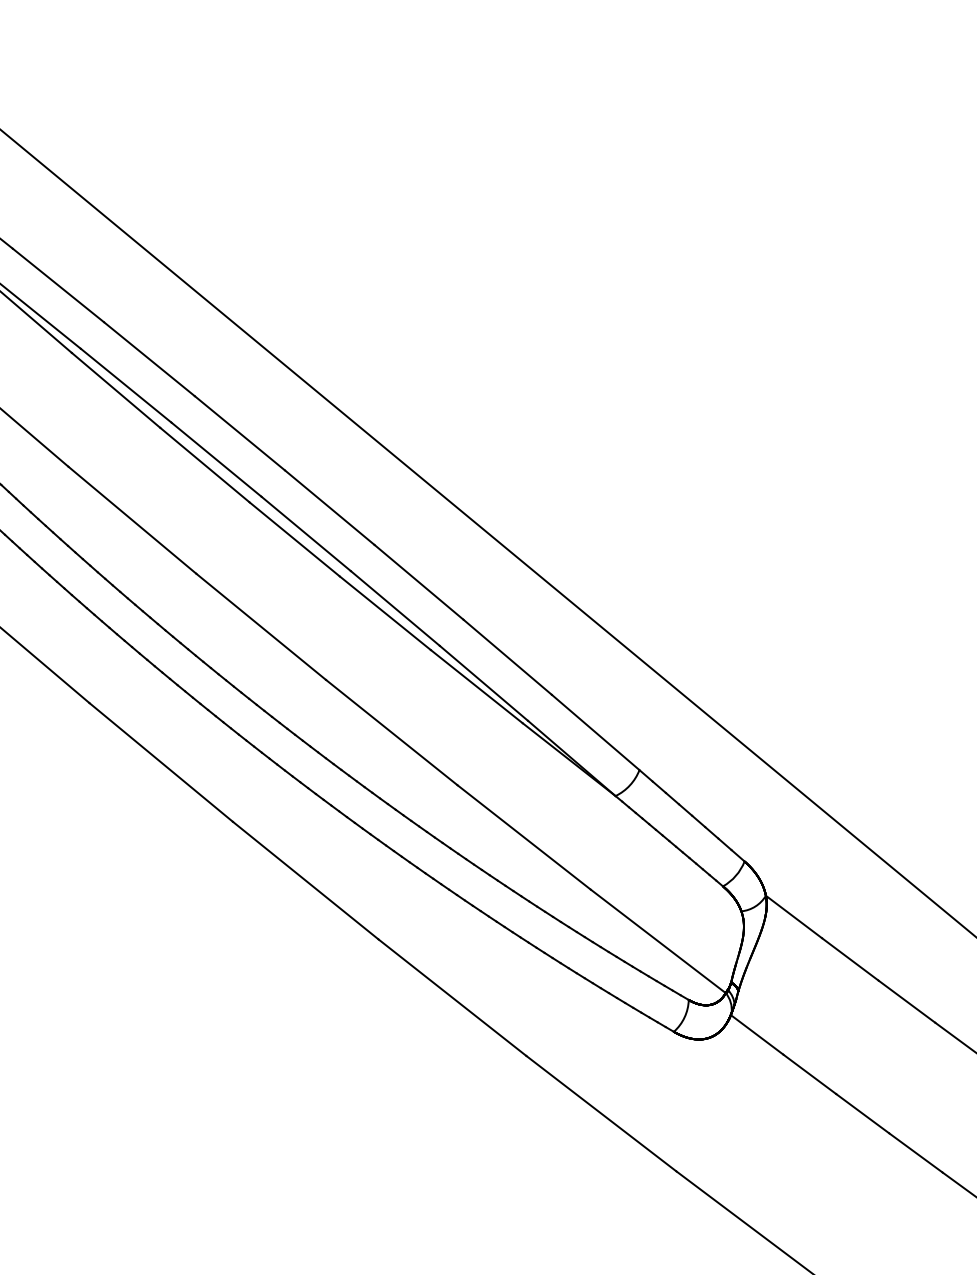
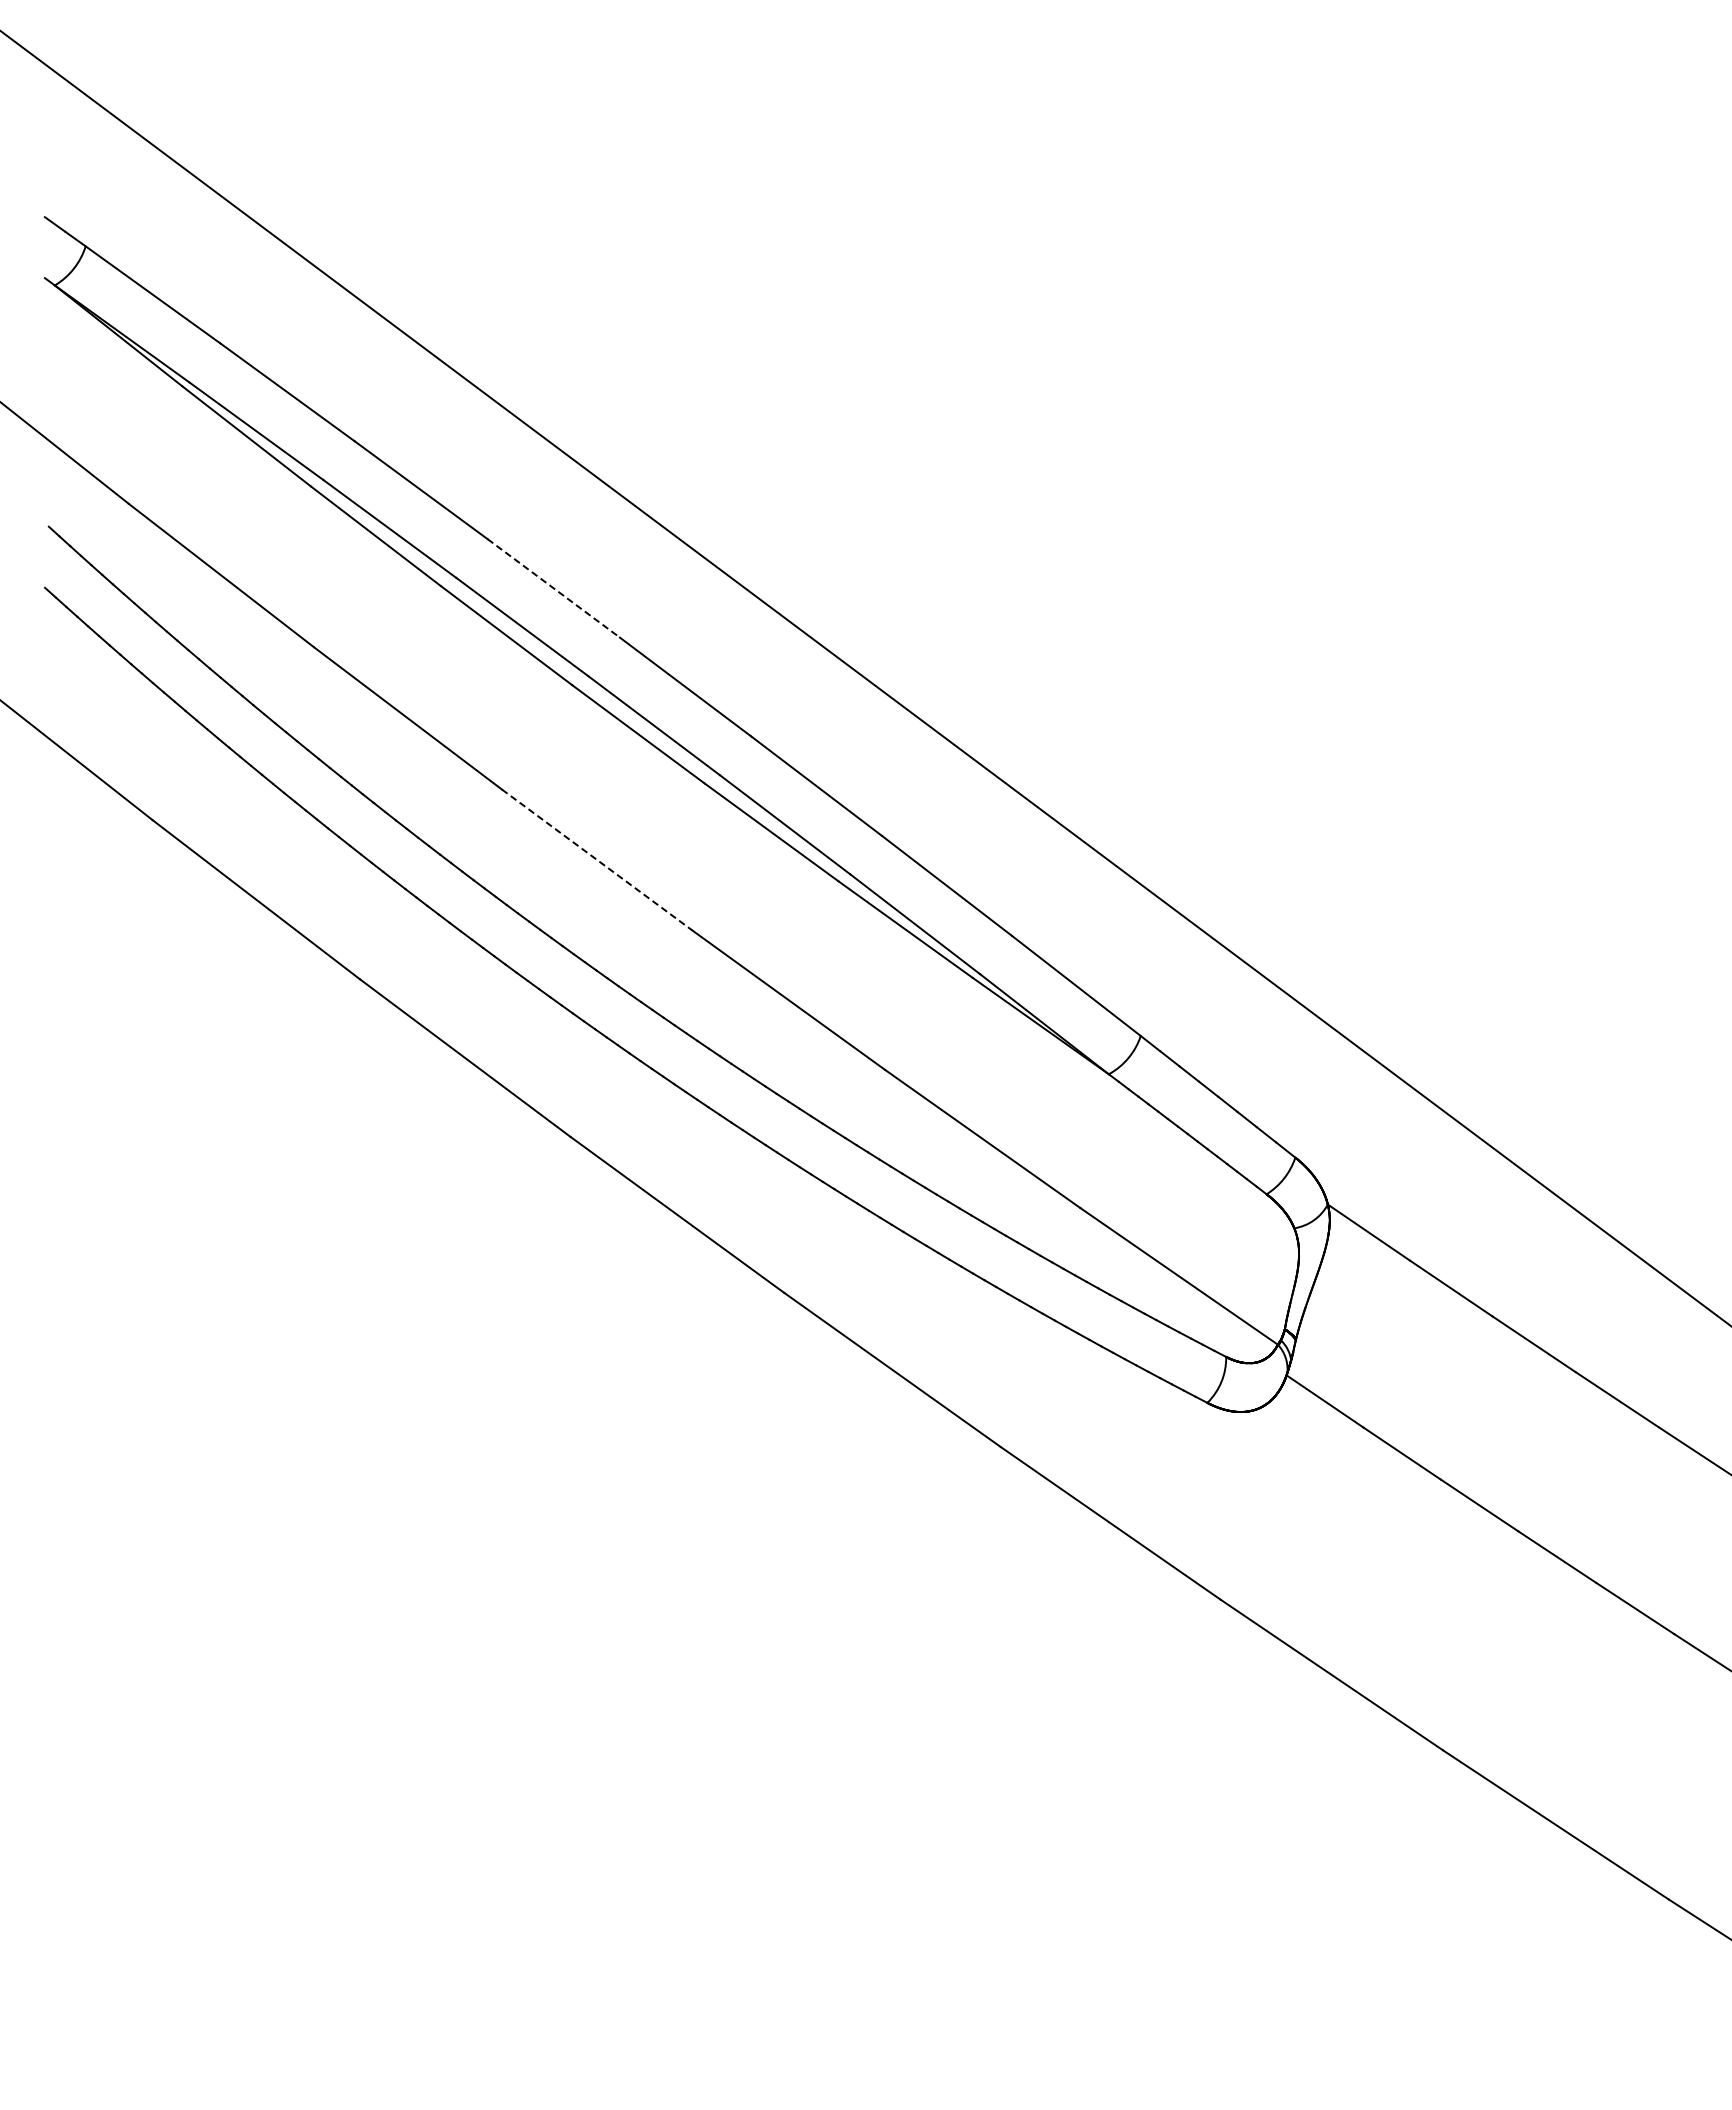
line: (240, 433) -> (554, 588), solid -> dashed
line: (261, 627) -> (597, 860), solid -> dashed

